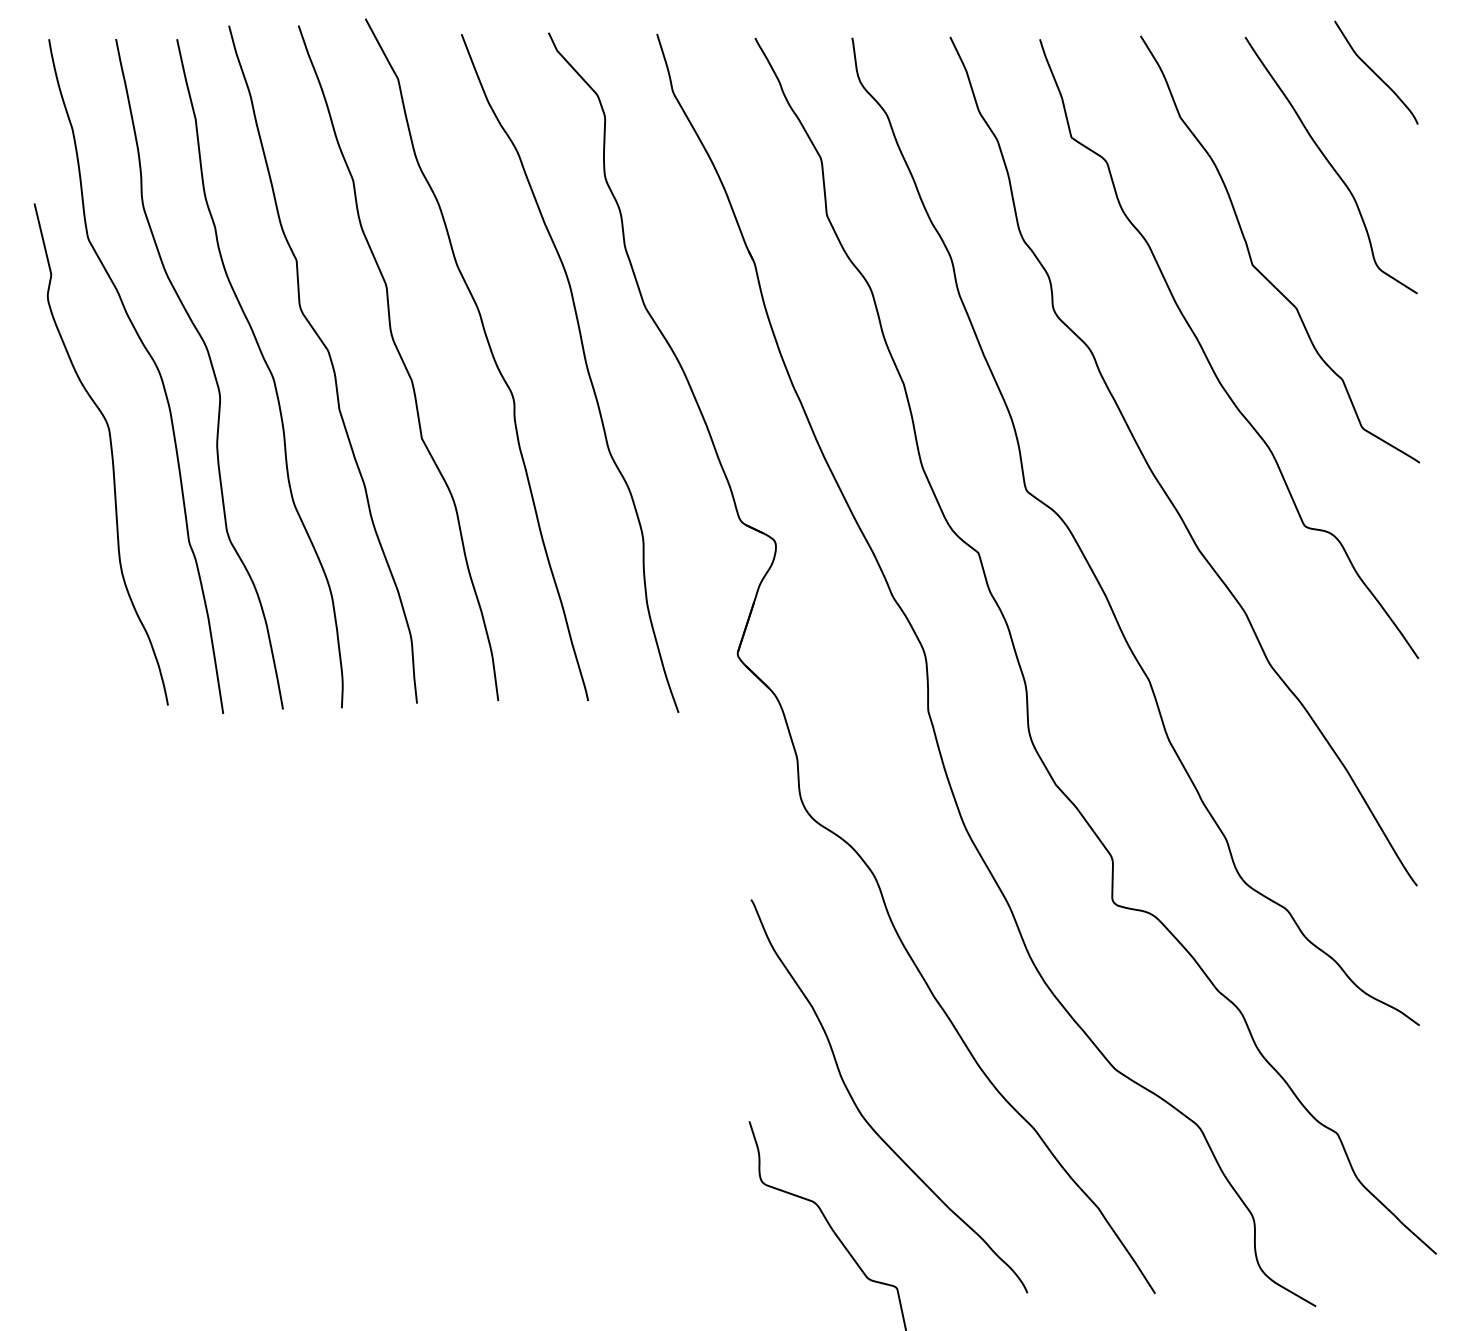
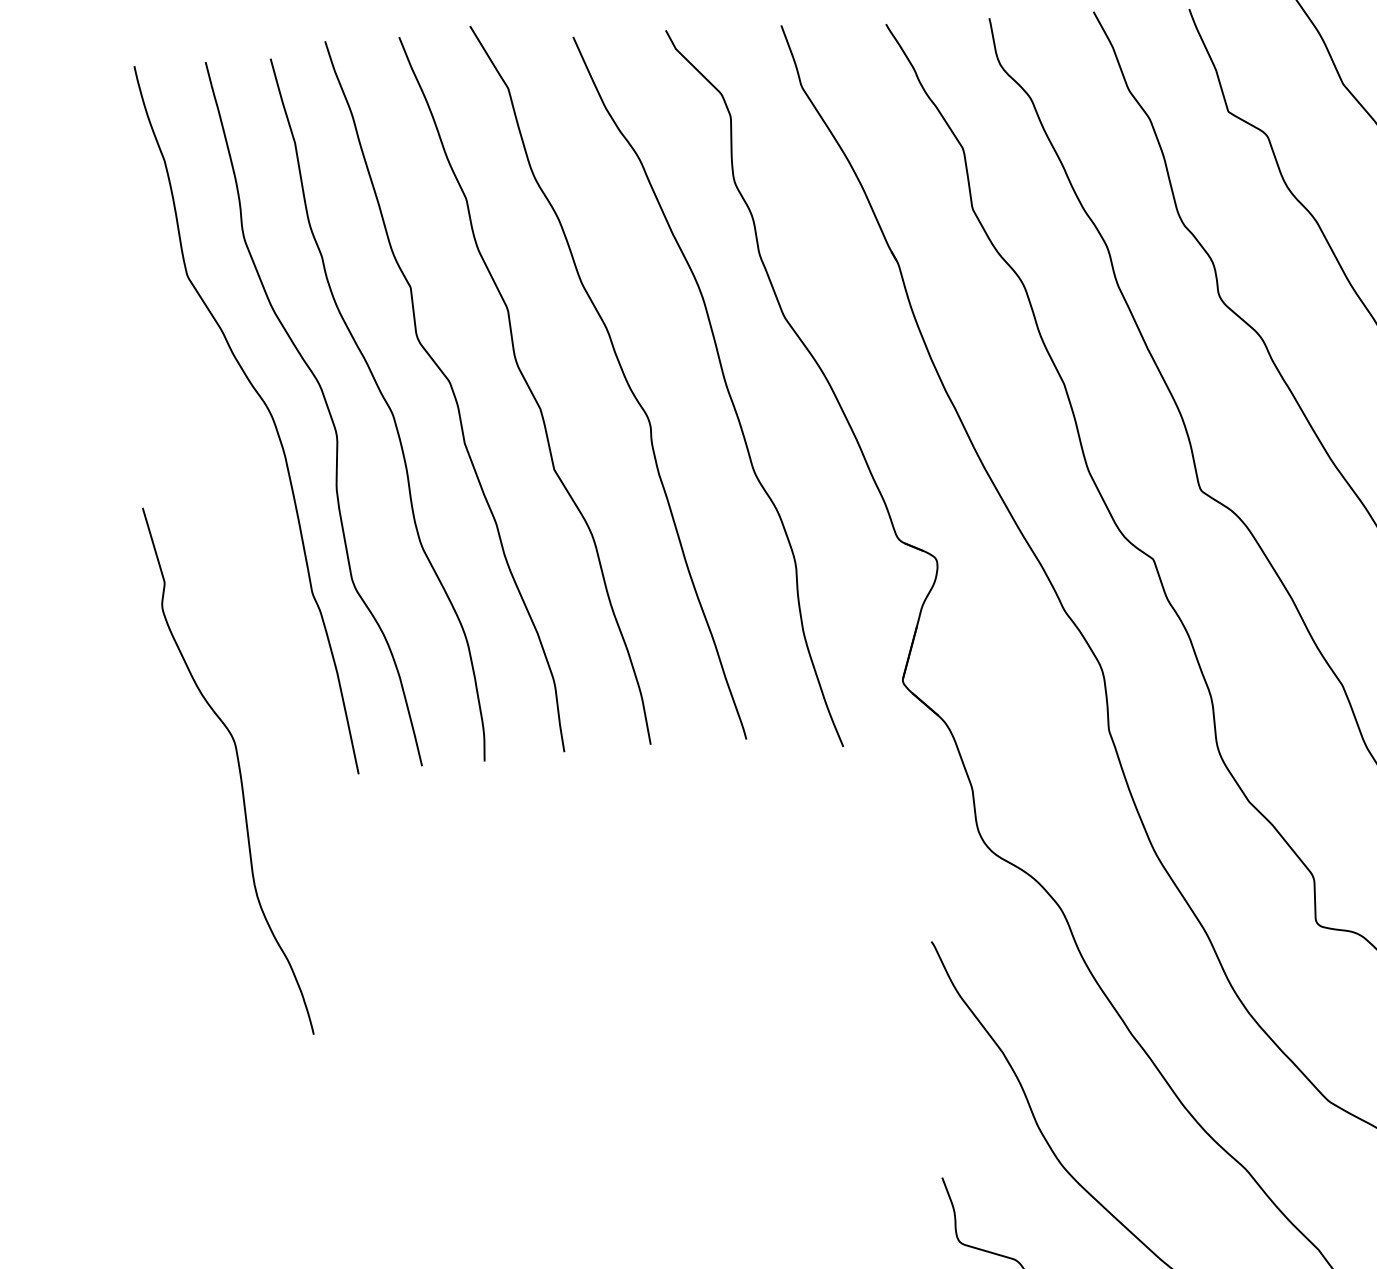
curve: (110, 450) -> (237, 766), moved

